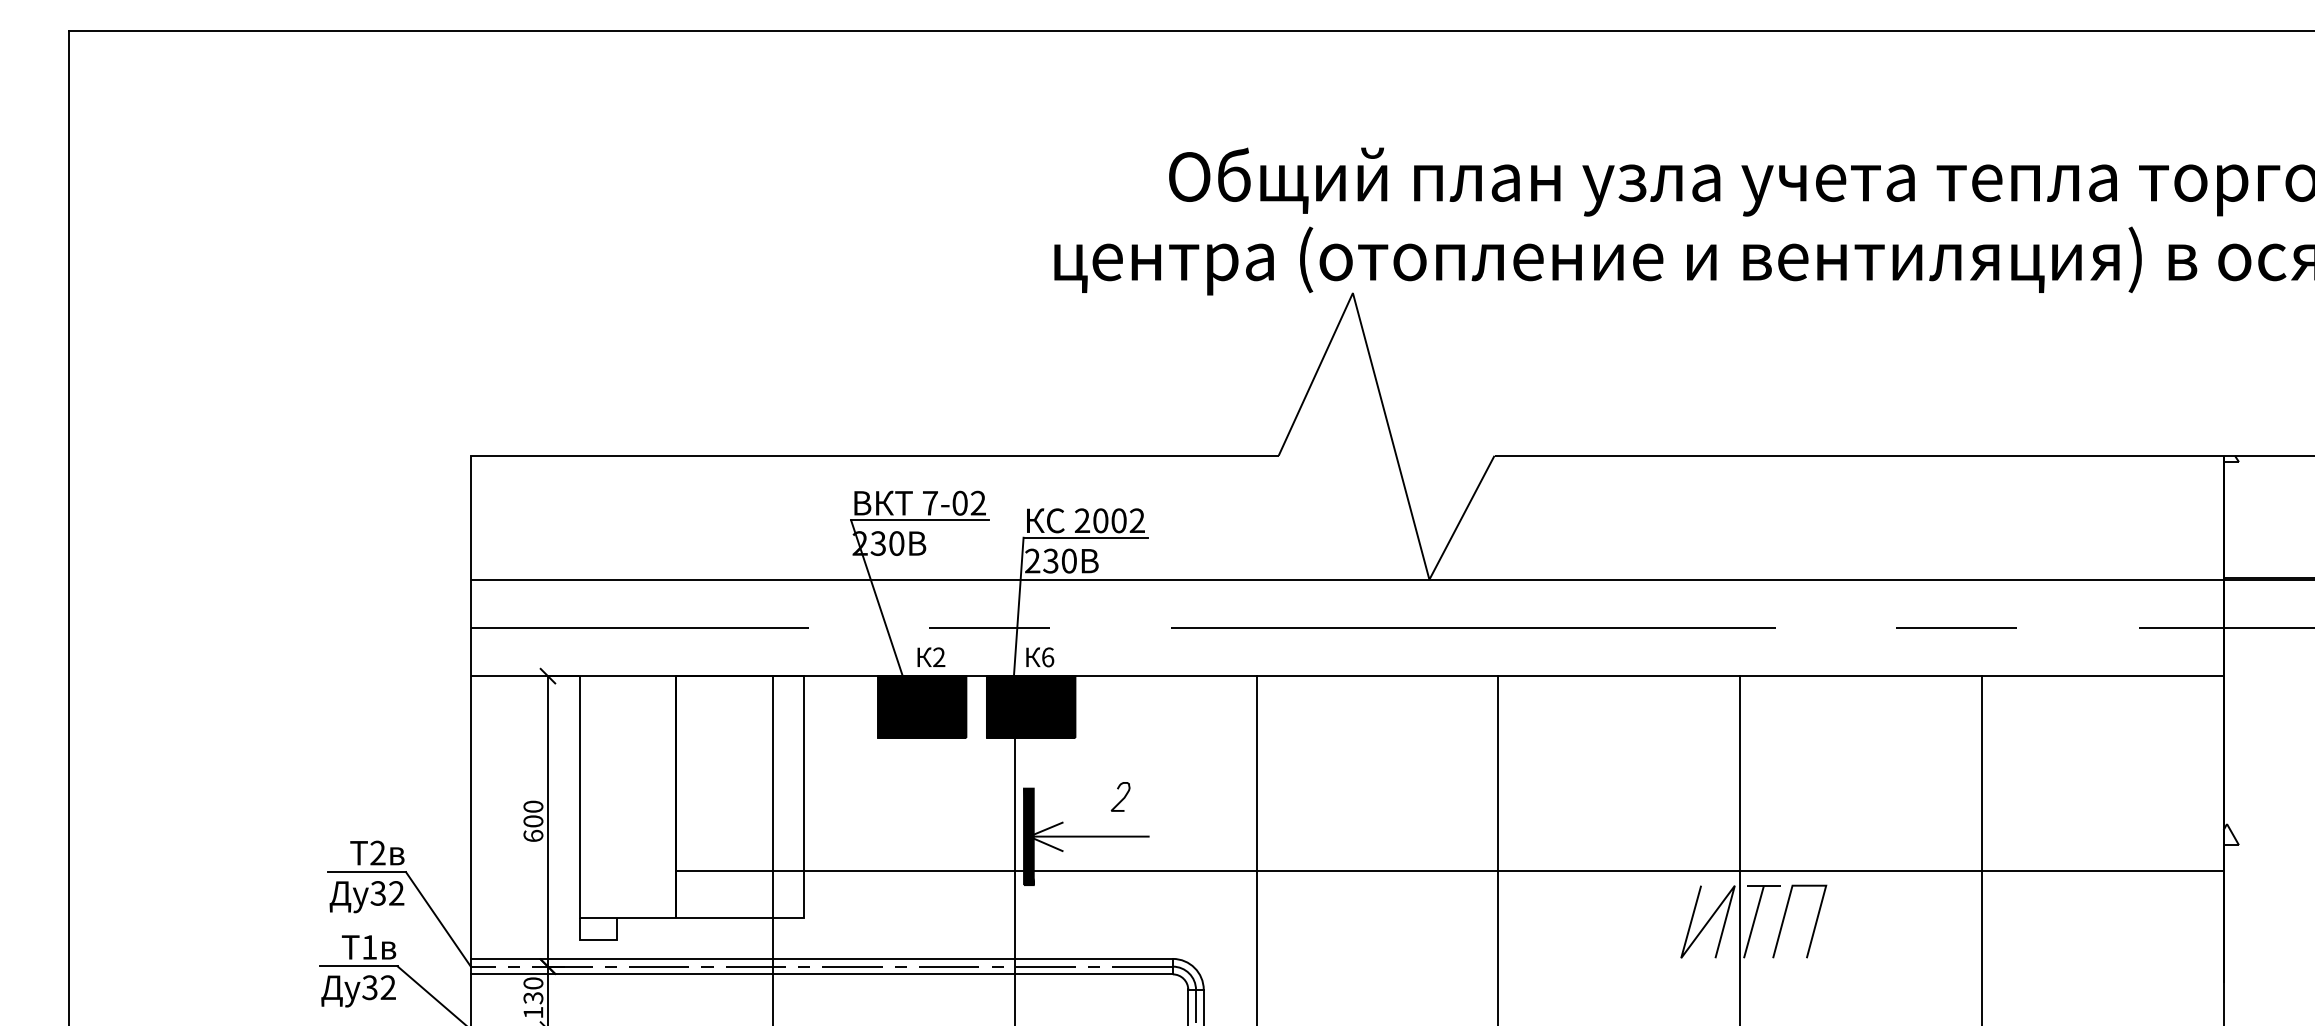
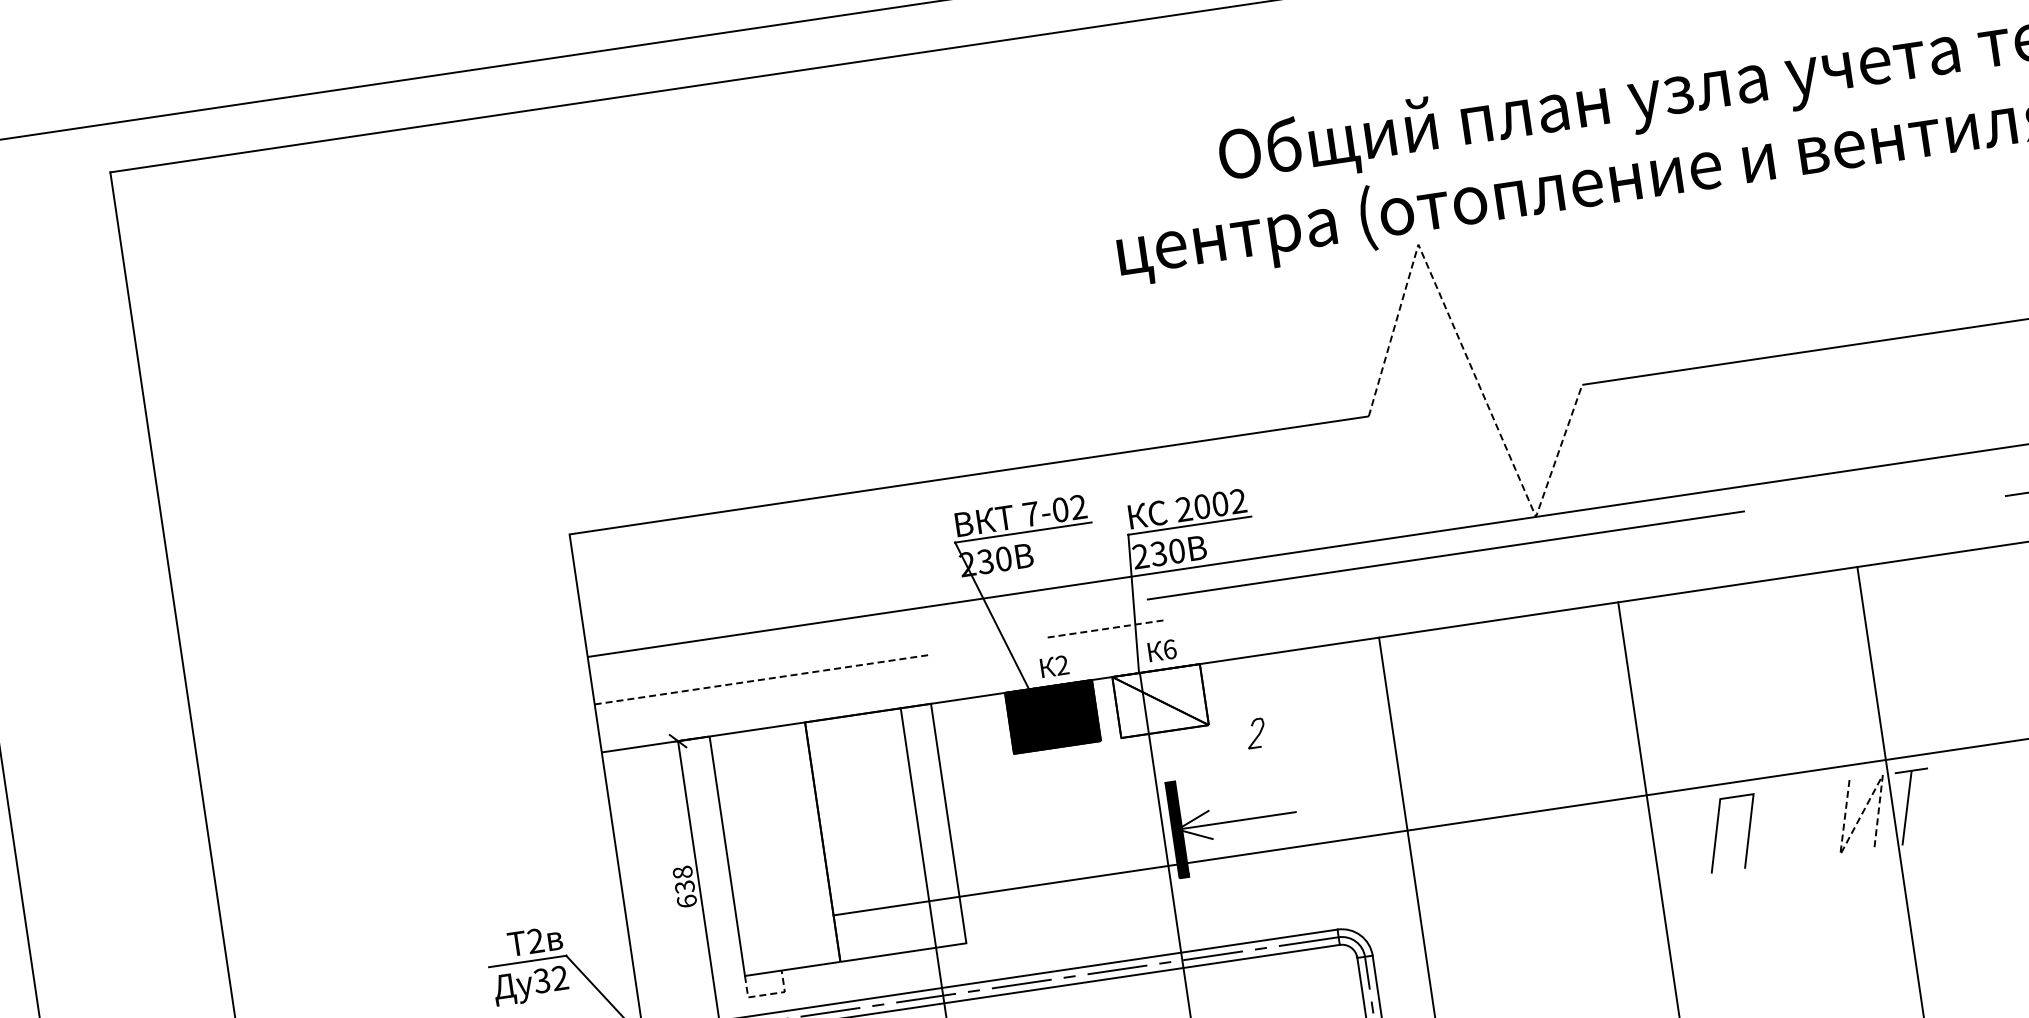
line: (1386, 417) -> (1469, 362), solid -> dashed
line: (639, 627) -> (761, 679), solid -> dashed
line: (989, 627) -> (1107, 628), solid -> dashed
line: (1473, 627) -> (1445, 555), moved
fill: (1030, 706) -> (1159, 700), removed
curve: (1122, 798) -> (1257, 734), moved
text: (533, 813) -> (683, 879), 600 -> 638
line: (1785, 916) -> (1717, 830), moved
line: (1708, 921) -> (1862, 814), solid -> dashed
line: (598, 939) -> (766, 994), solid -> dashed

